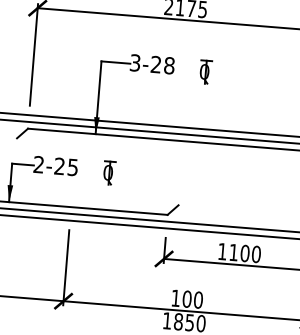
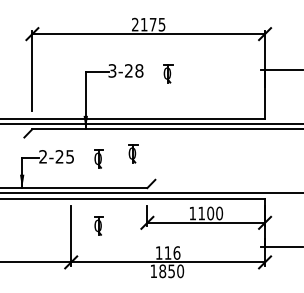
part: (153, 169) -> (133, 153), added
part: (101, 257) -> (98, 225), added
text: (192, 299) -> (172, 252), 100 -> 116

